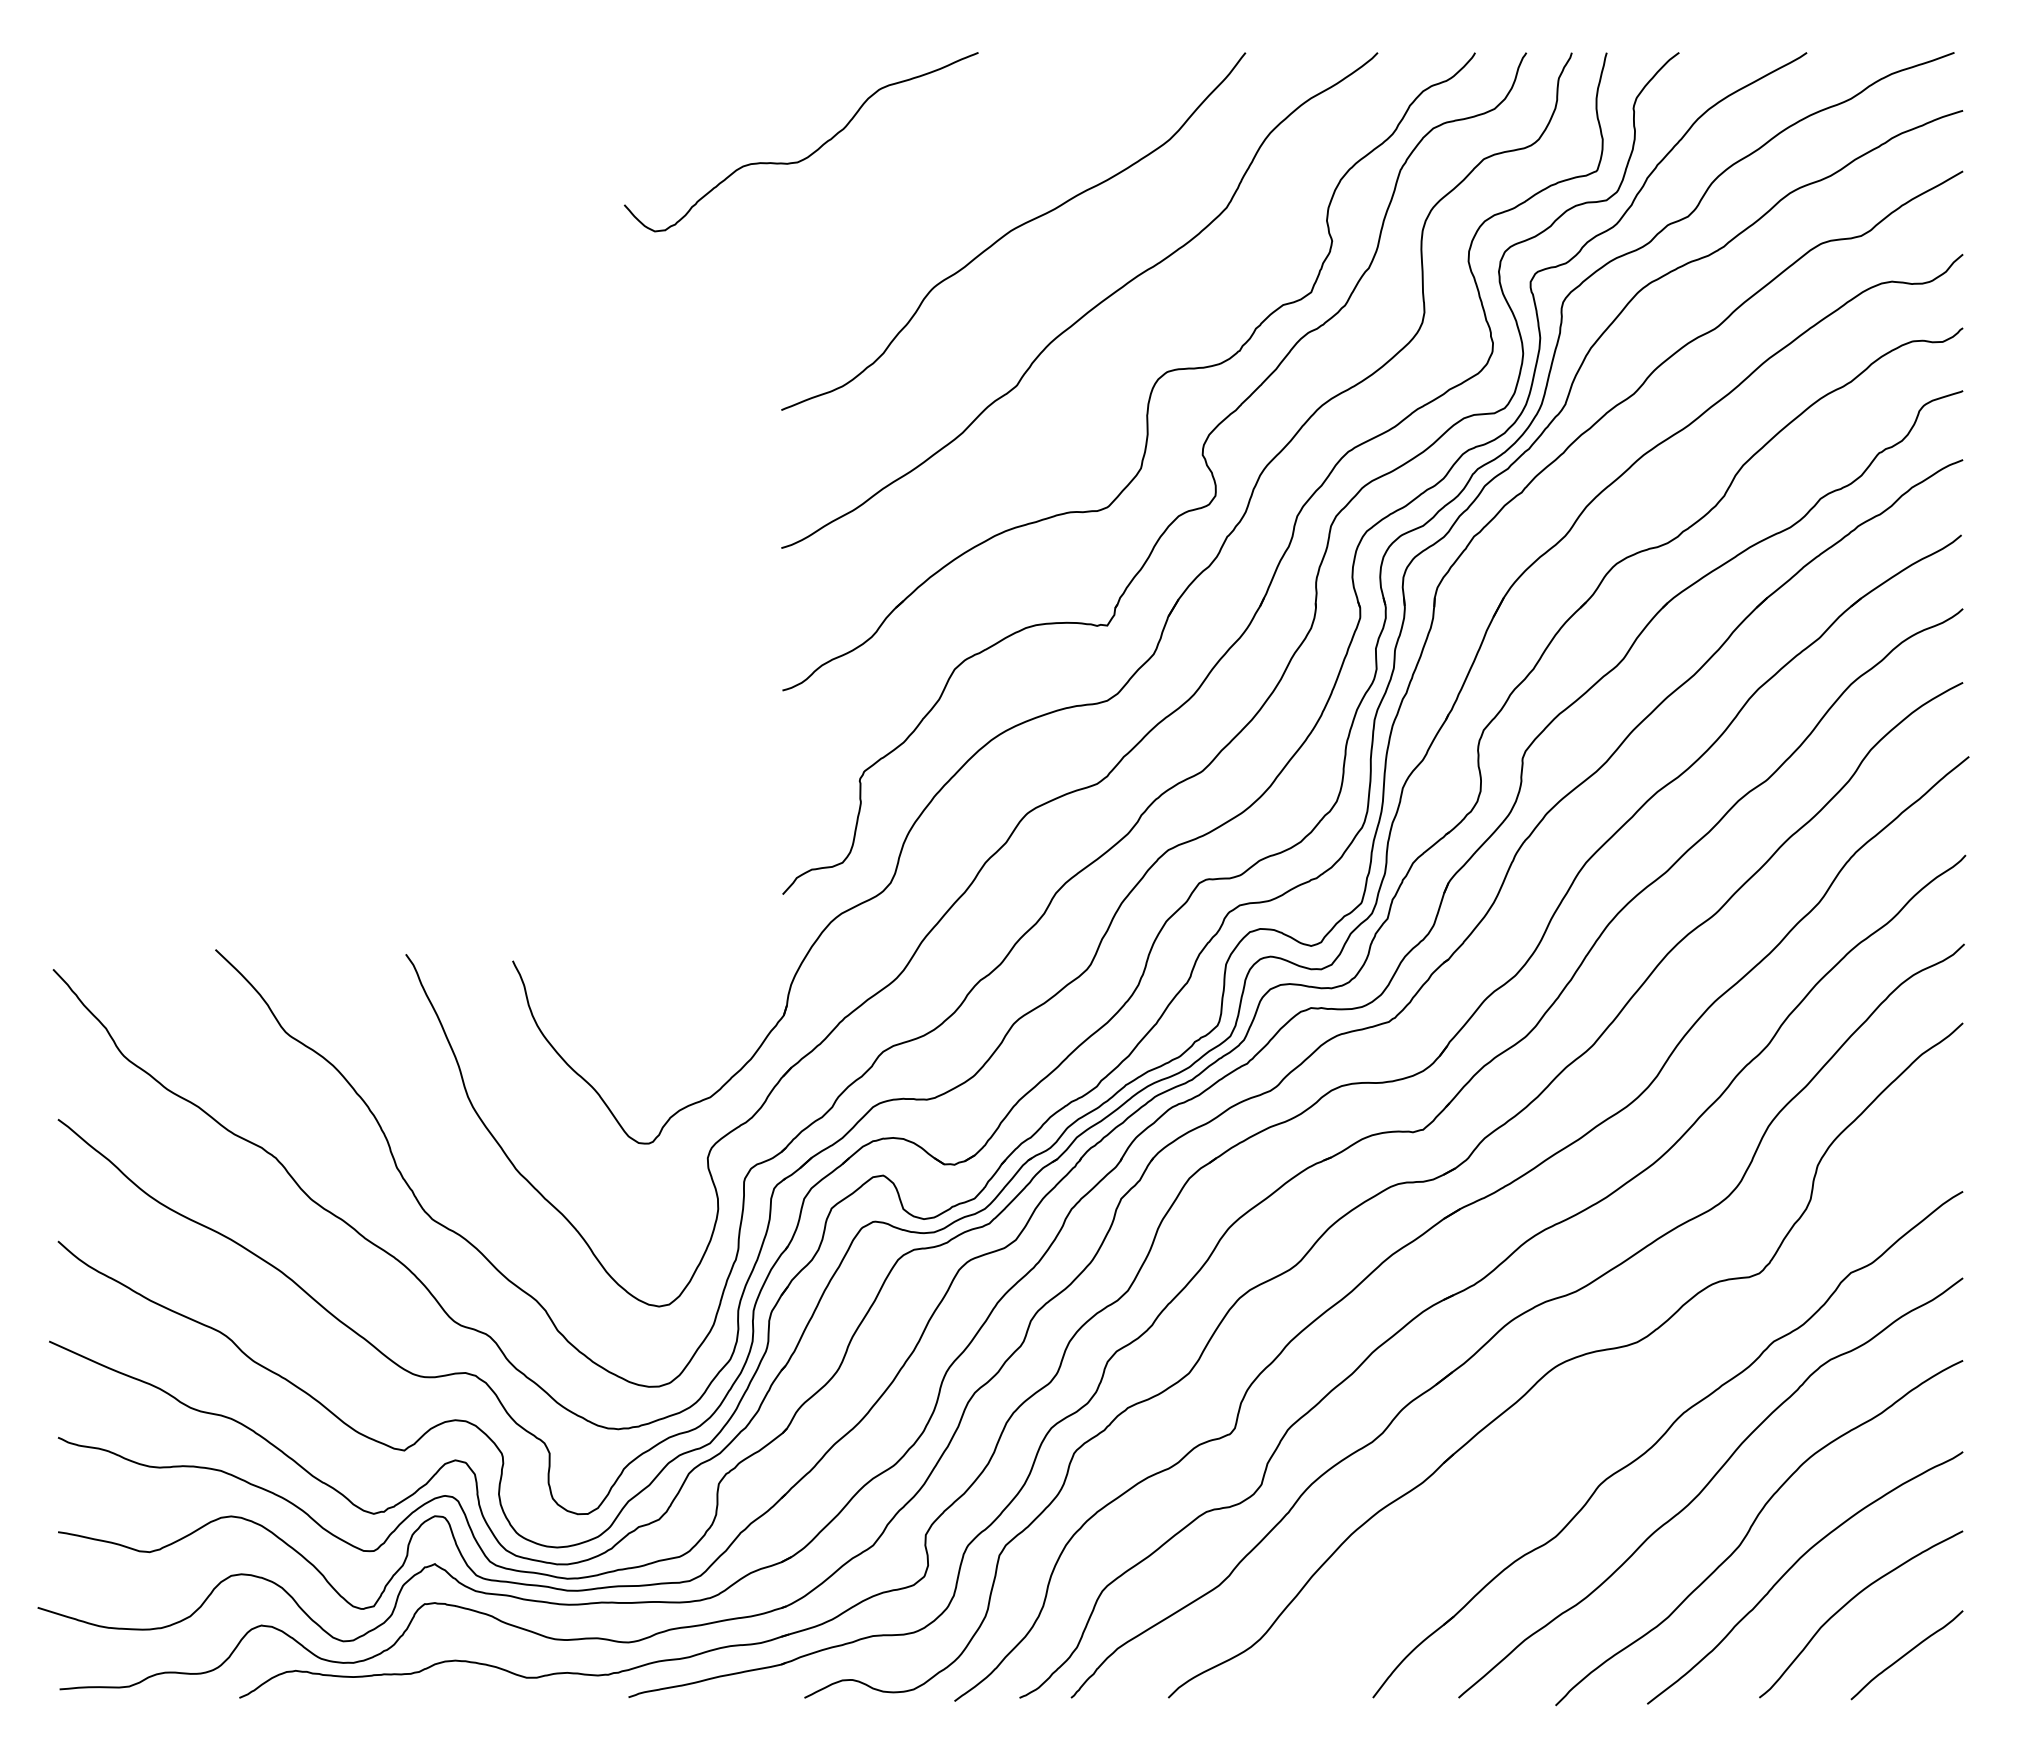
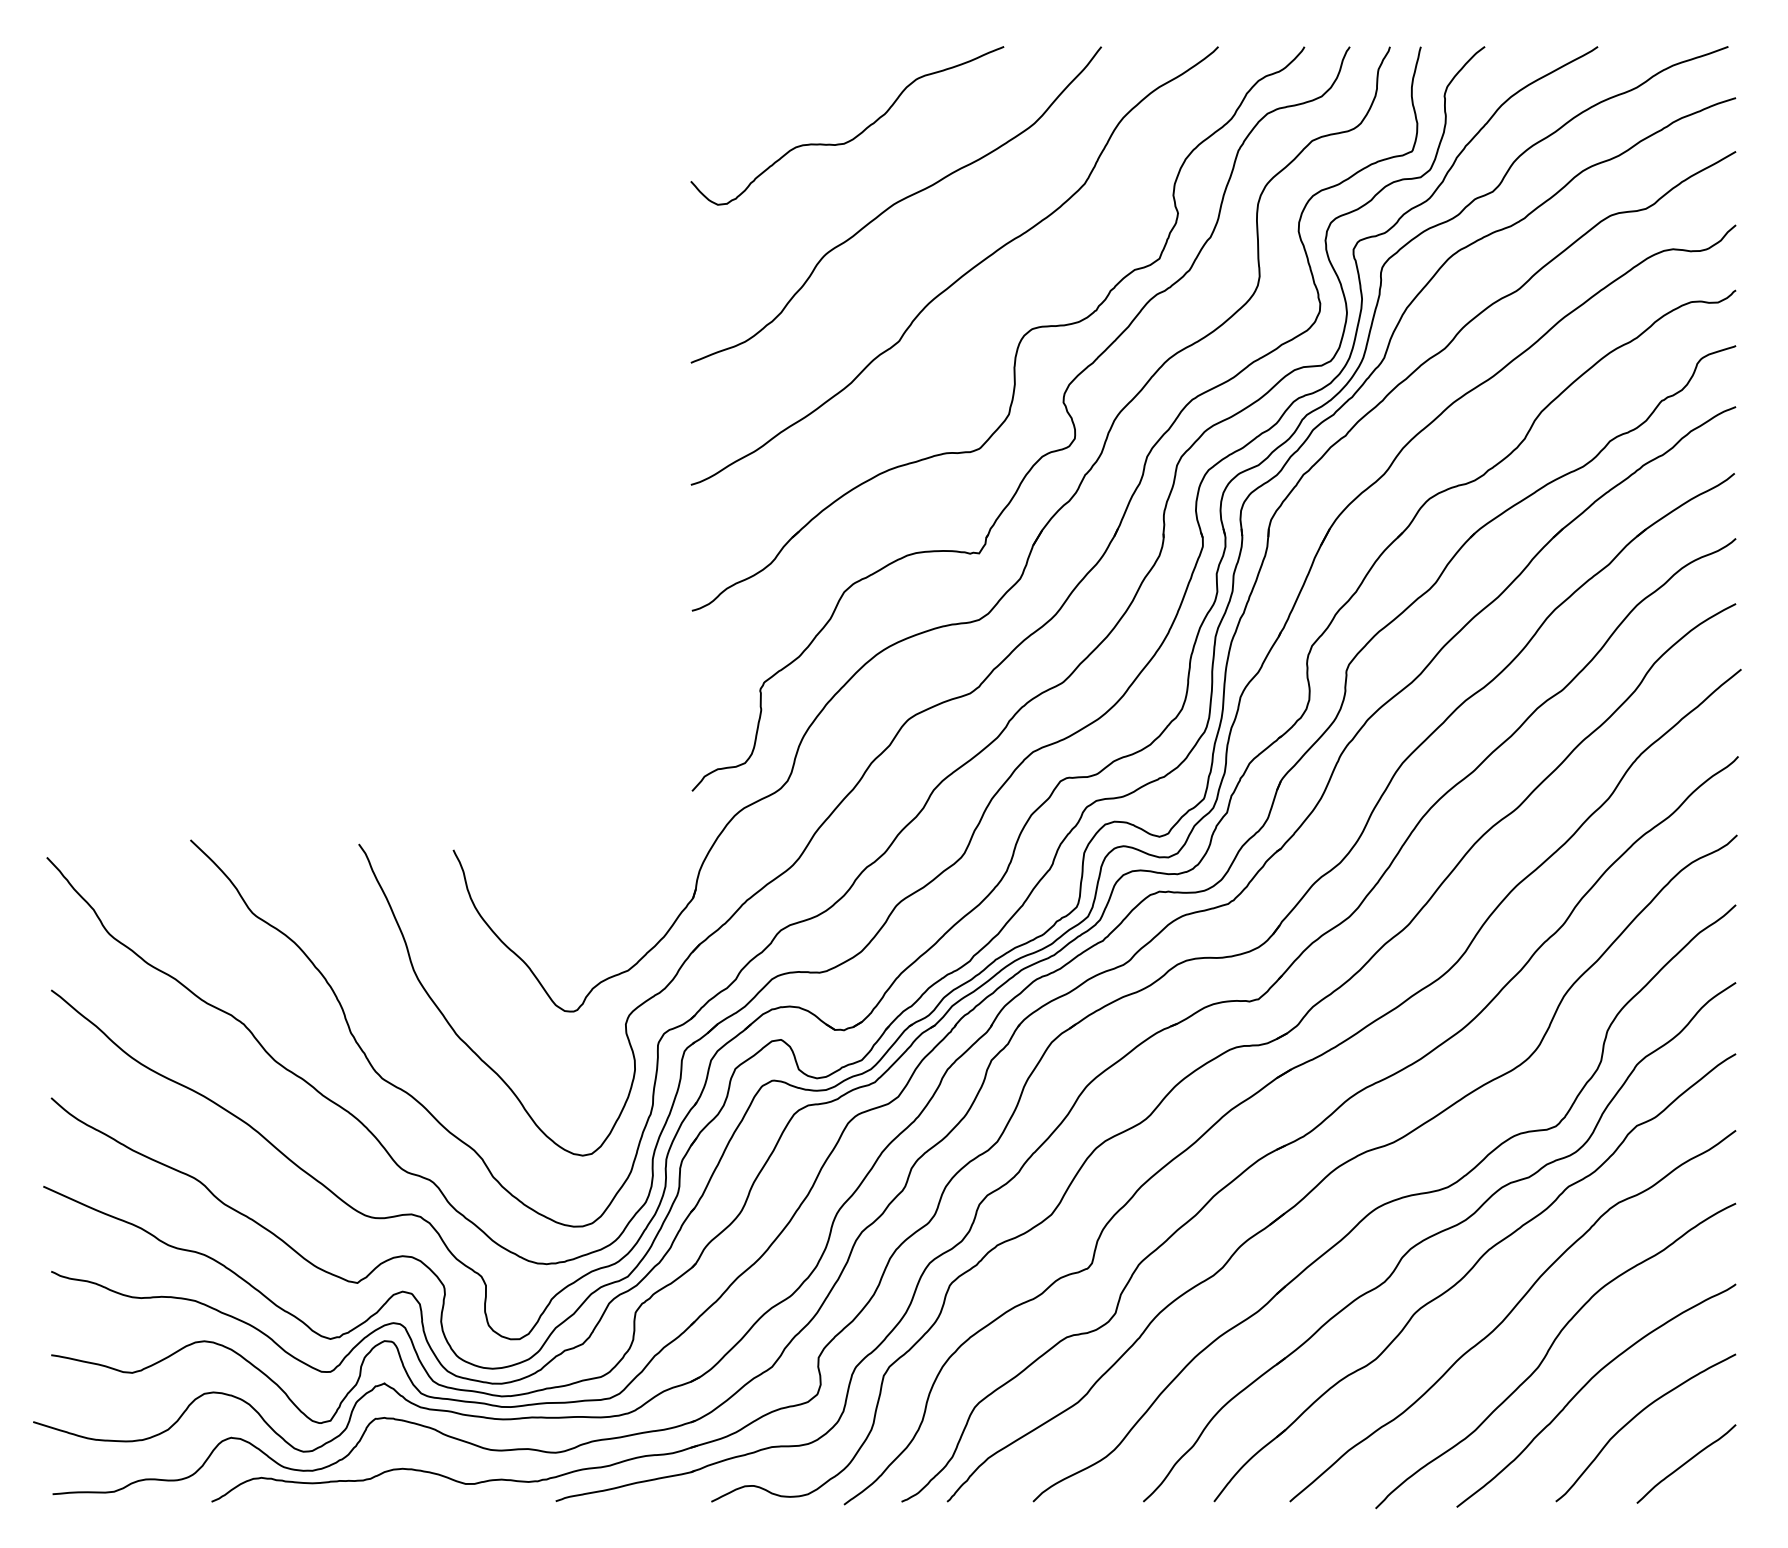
curve: (809, 154) -> (854, 136), moved
part: (1624, 1396) -> (1436, 1235), added

